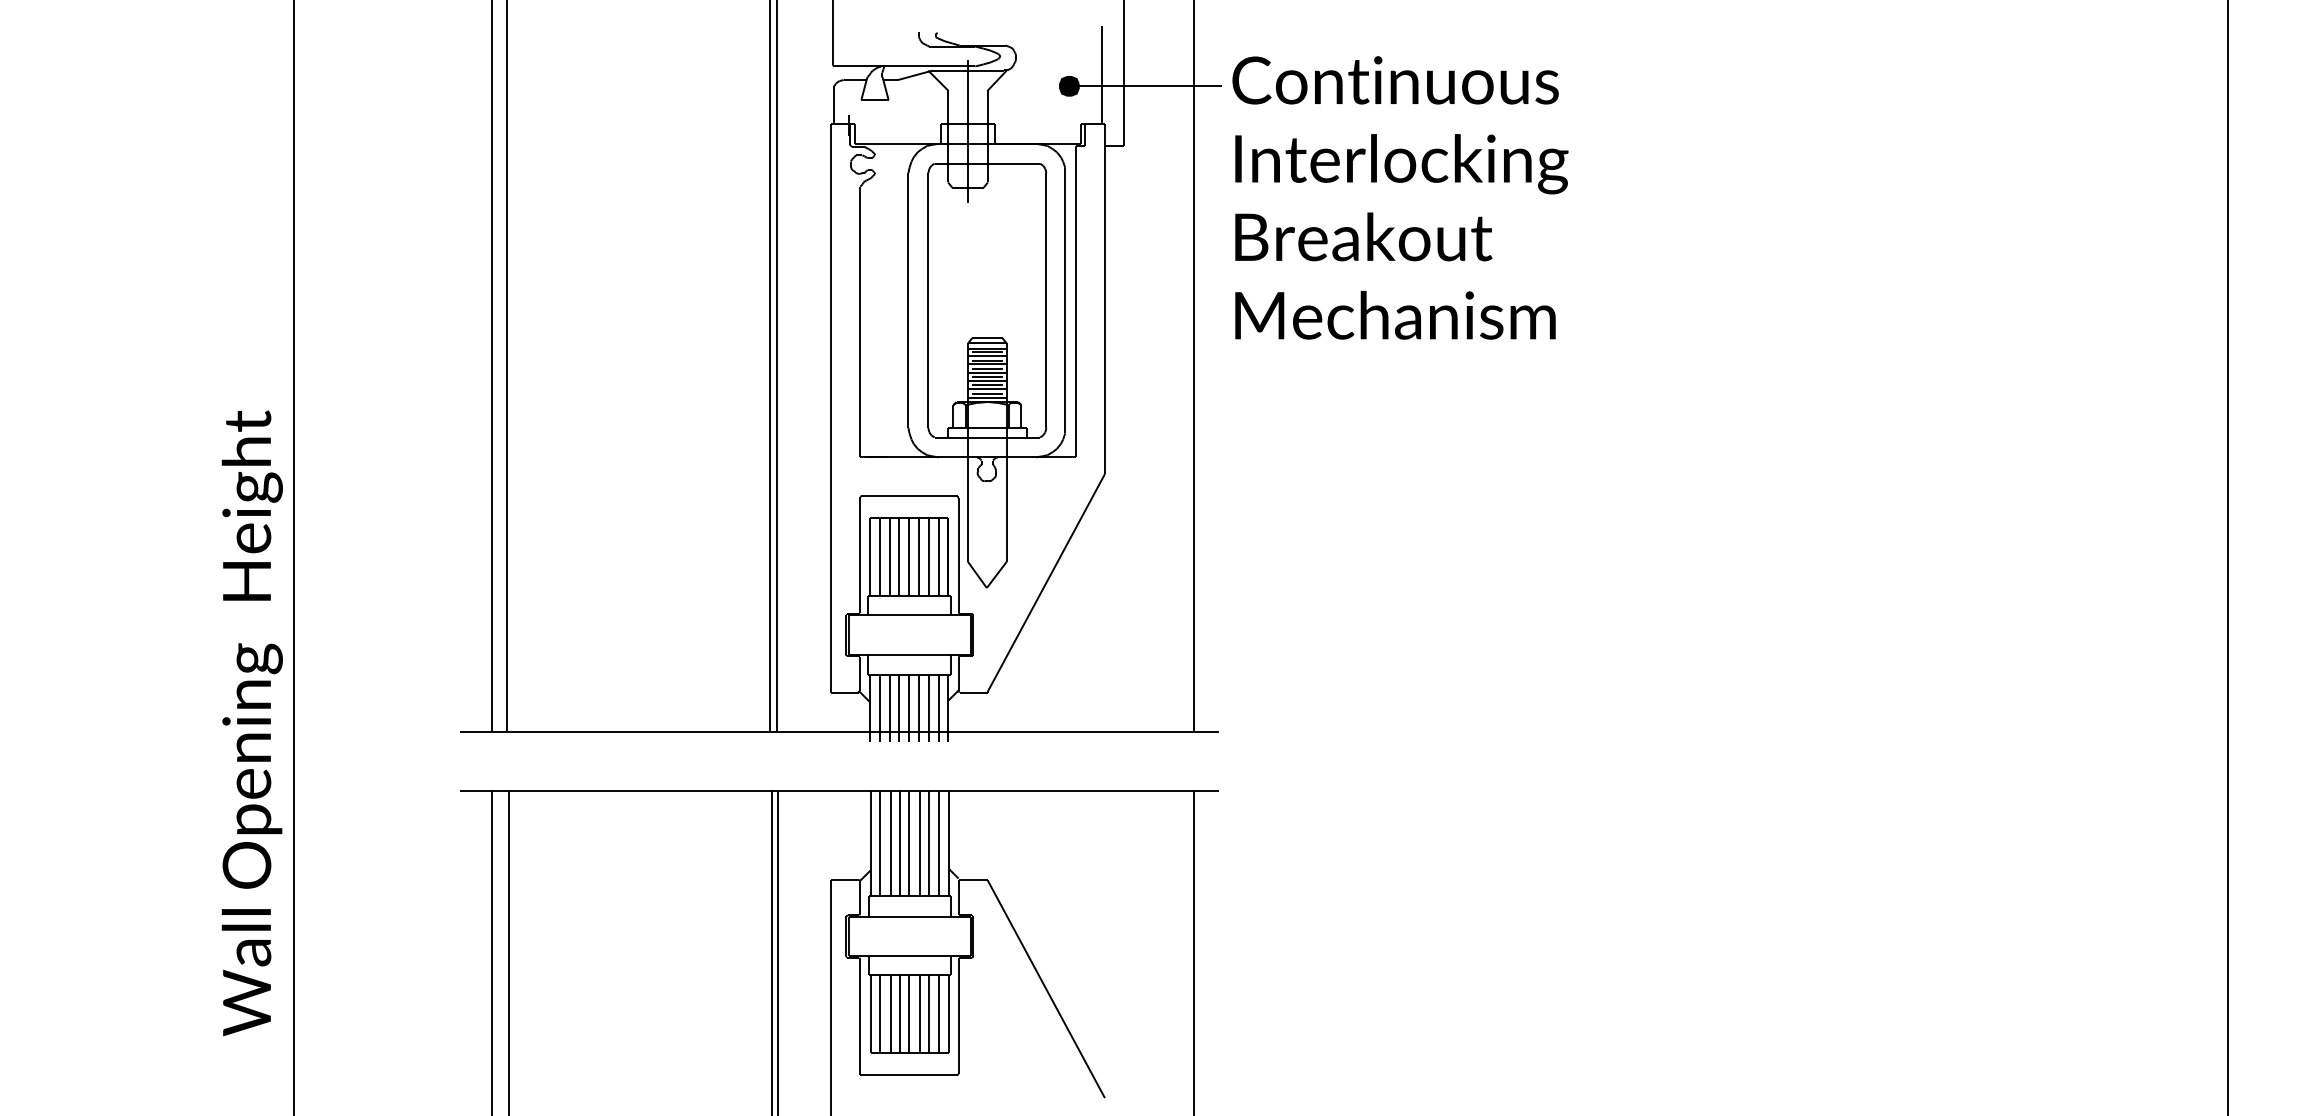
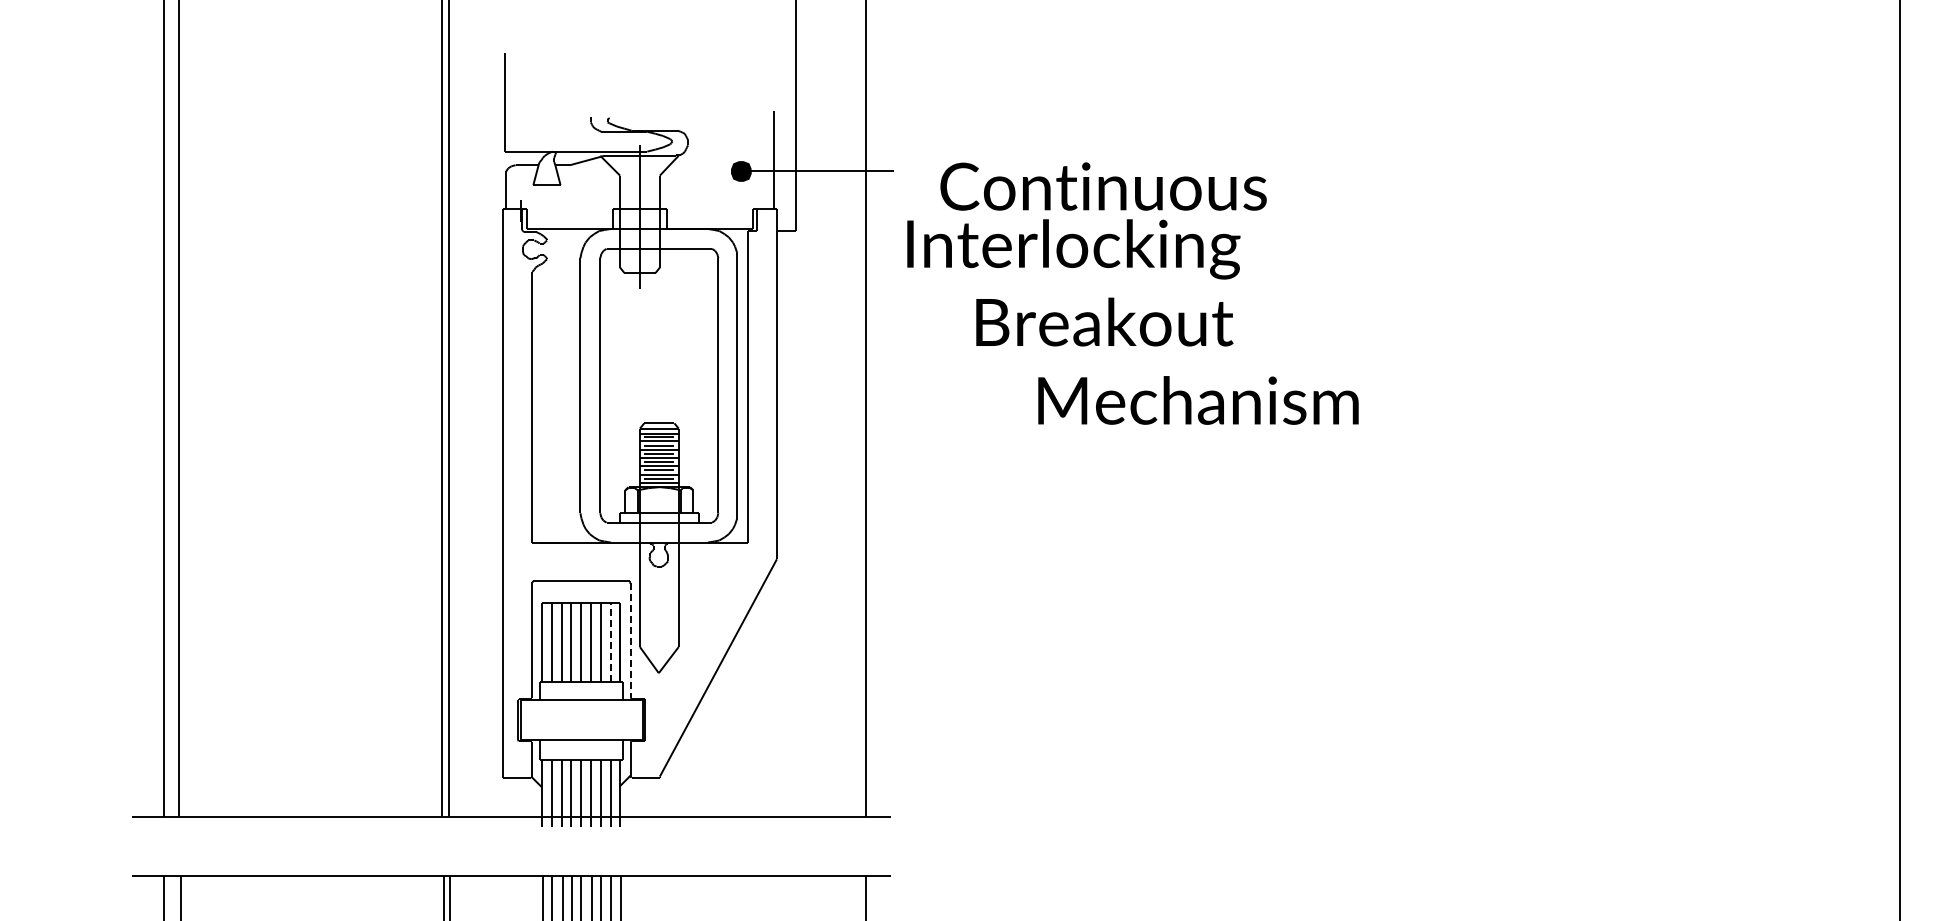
text: (1395, 80) -> (1103, 186), moved
text: (1363, 236) -> (1104, 321), moved
text: (1395, 314) -> (1198, 399), moved
line: (958, 555) -> (630, 640), solid -> dashed
line: (938, 556) -> (610, 641), solid -> dashed

